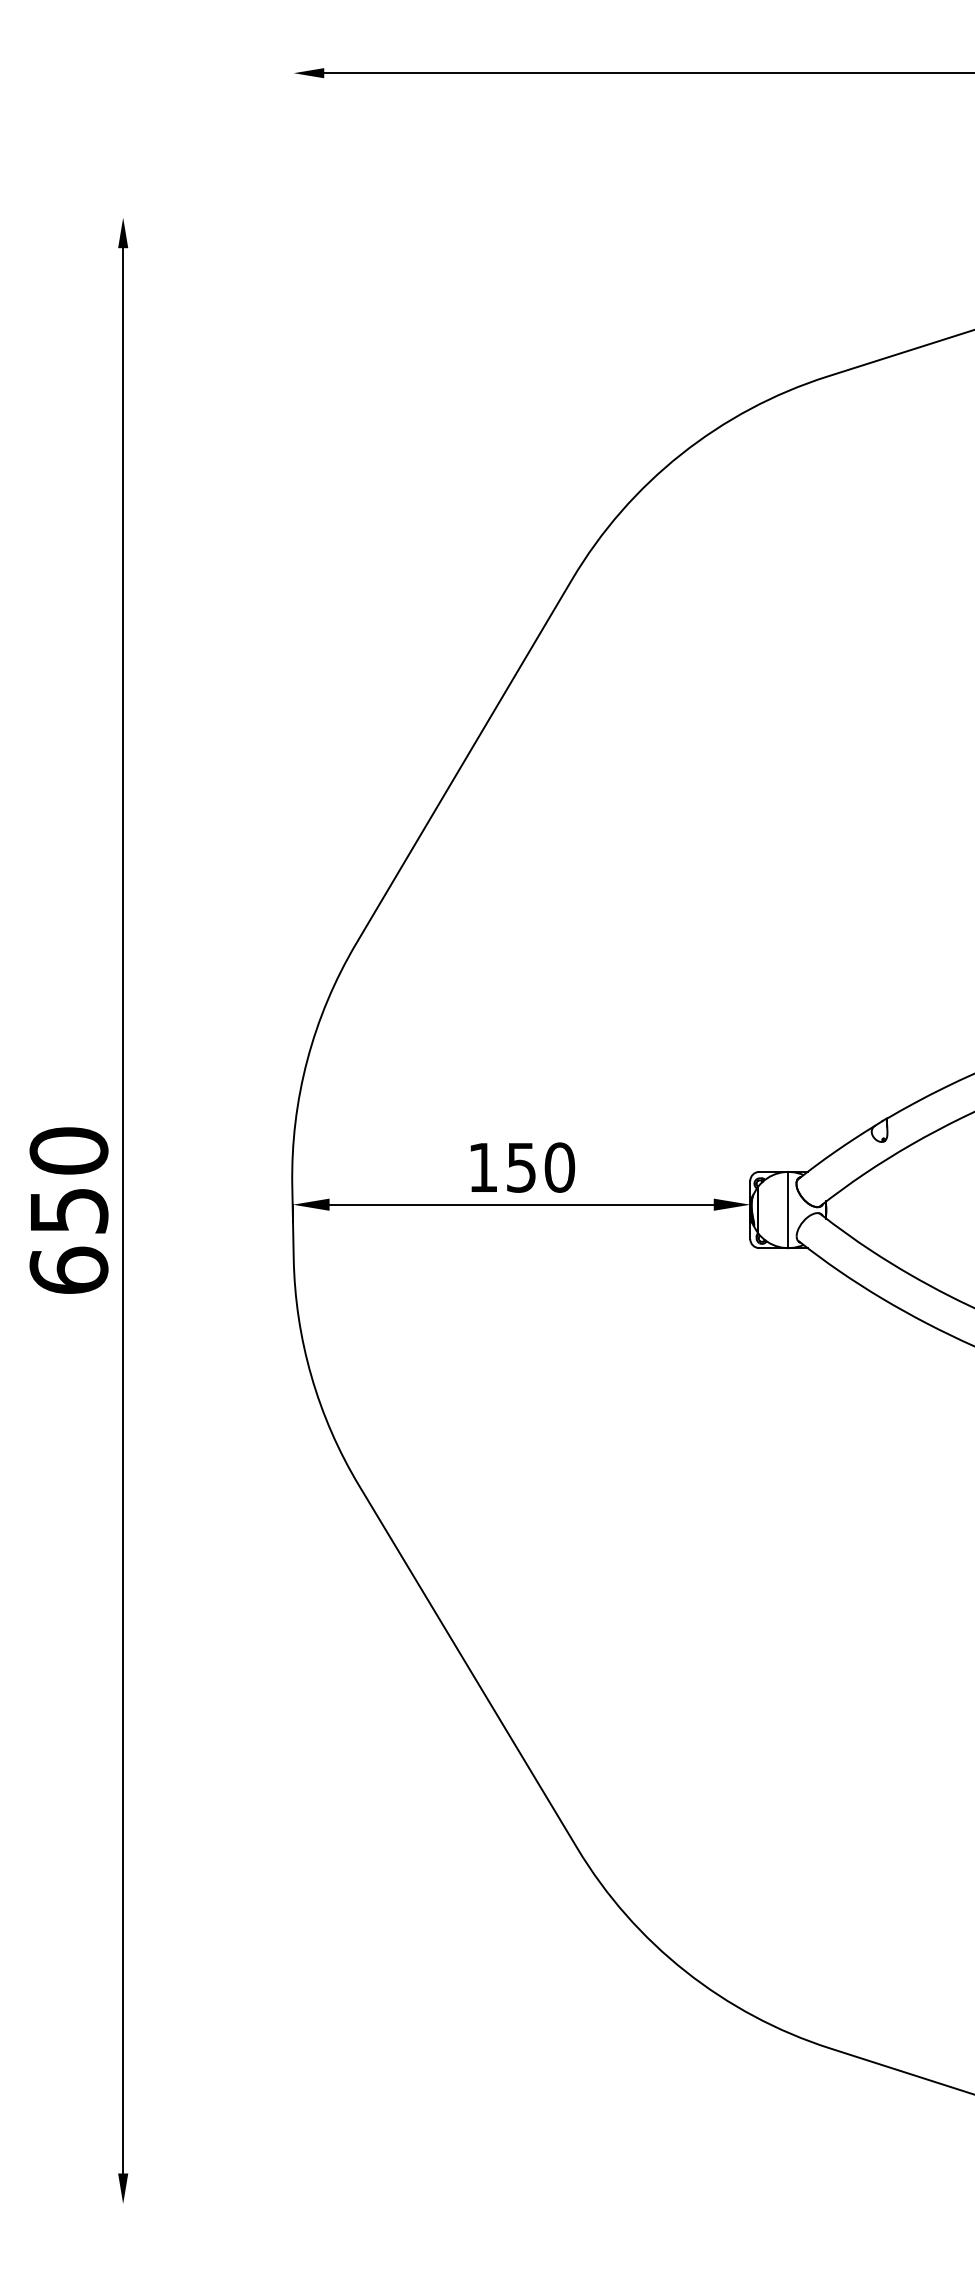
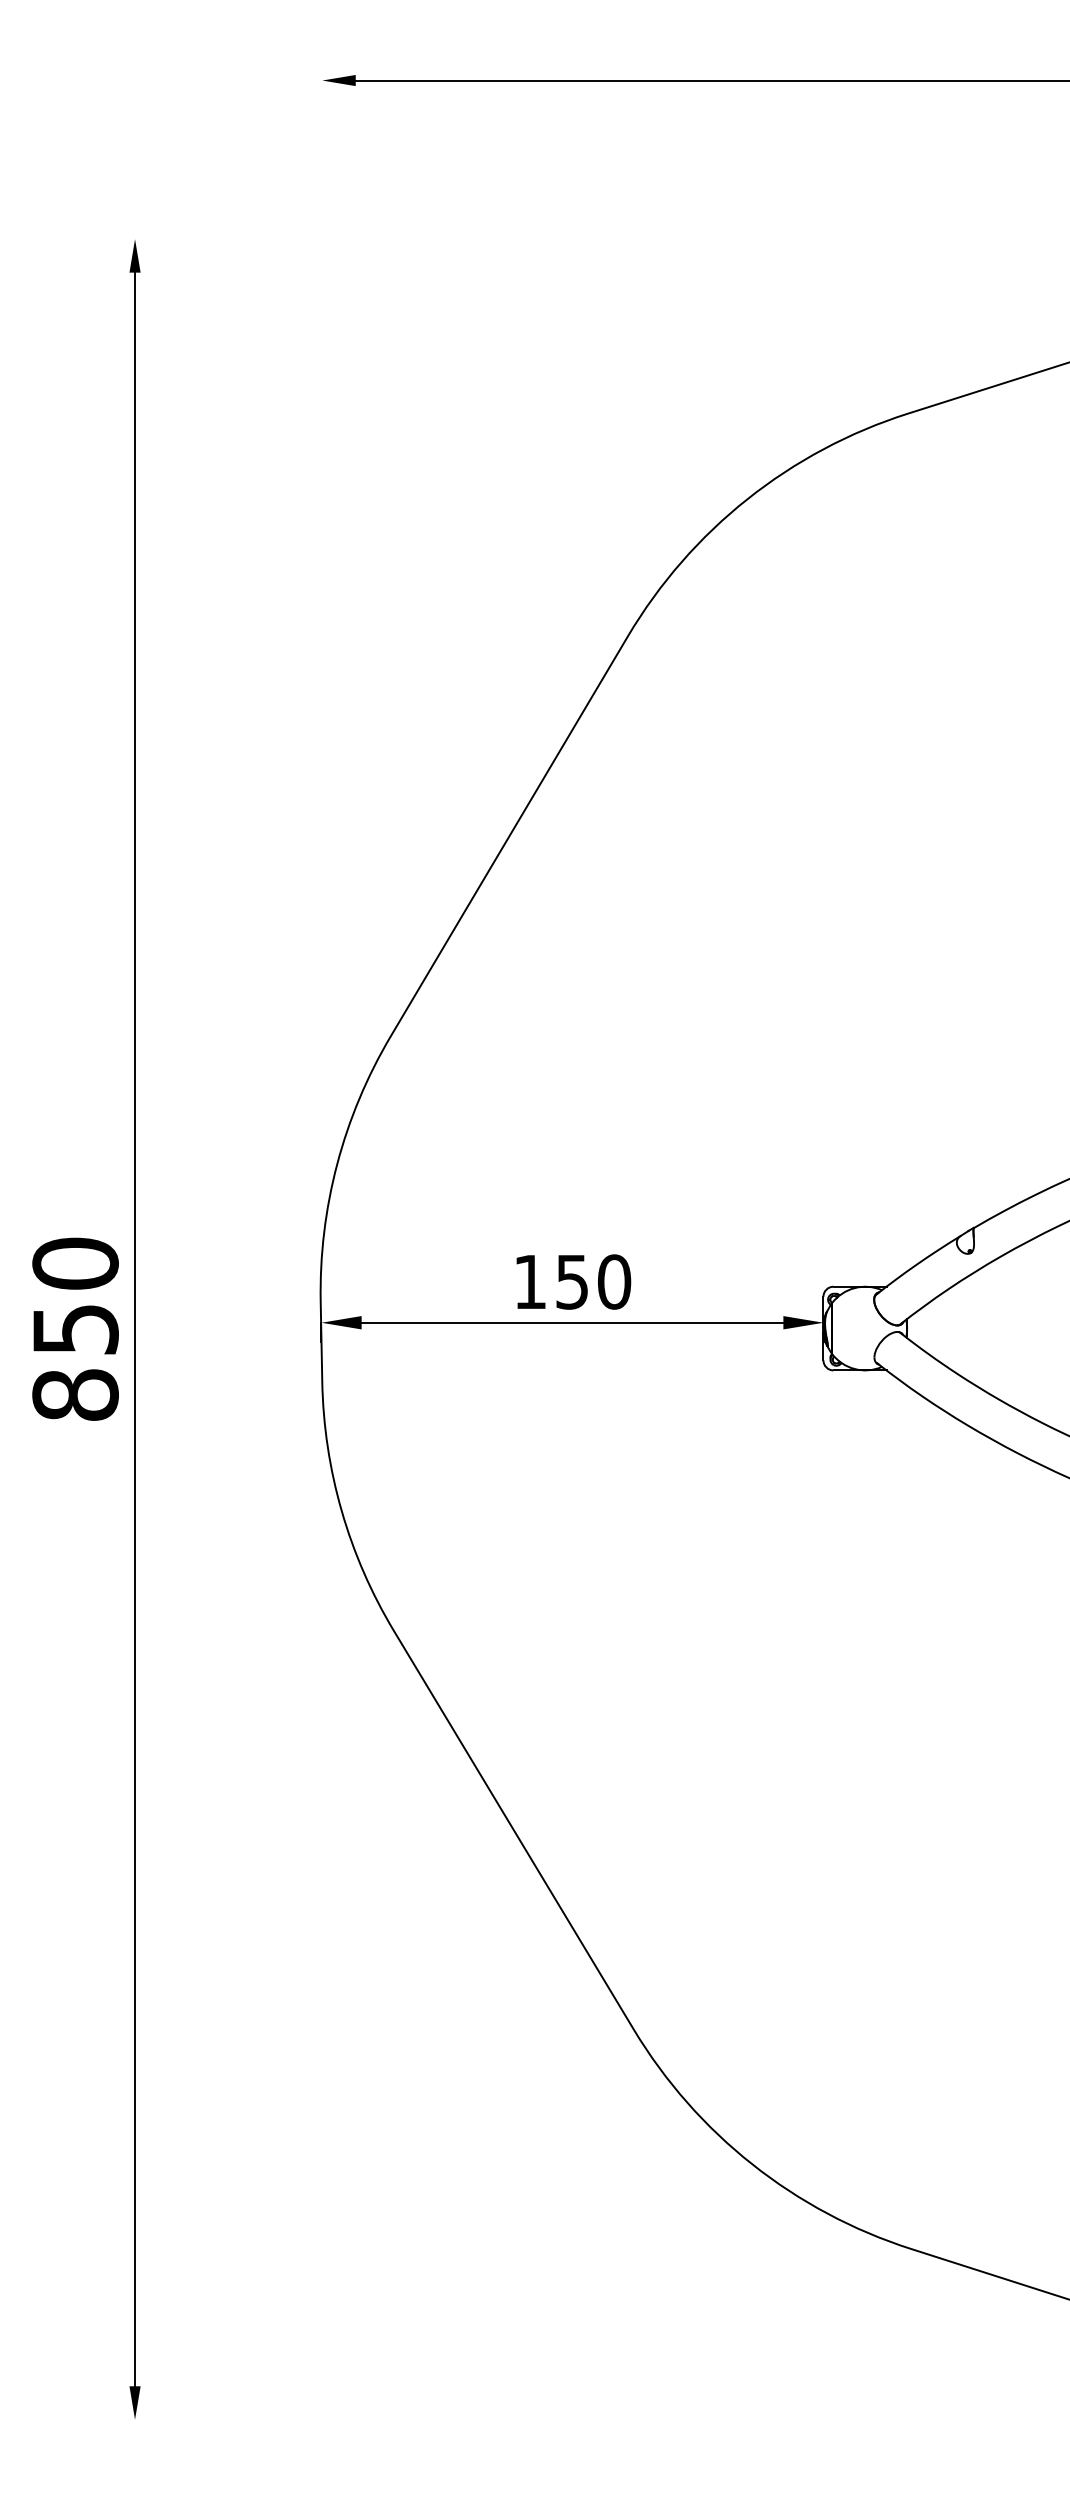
line: (788, 1209) -> (865, 1328), removed
text: (68, 1270) -> (75, 1394), 650 -> 850

